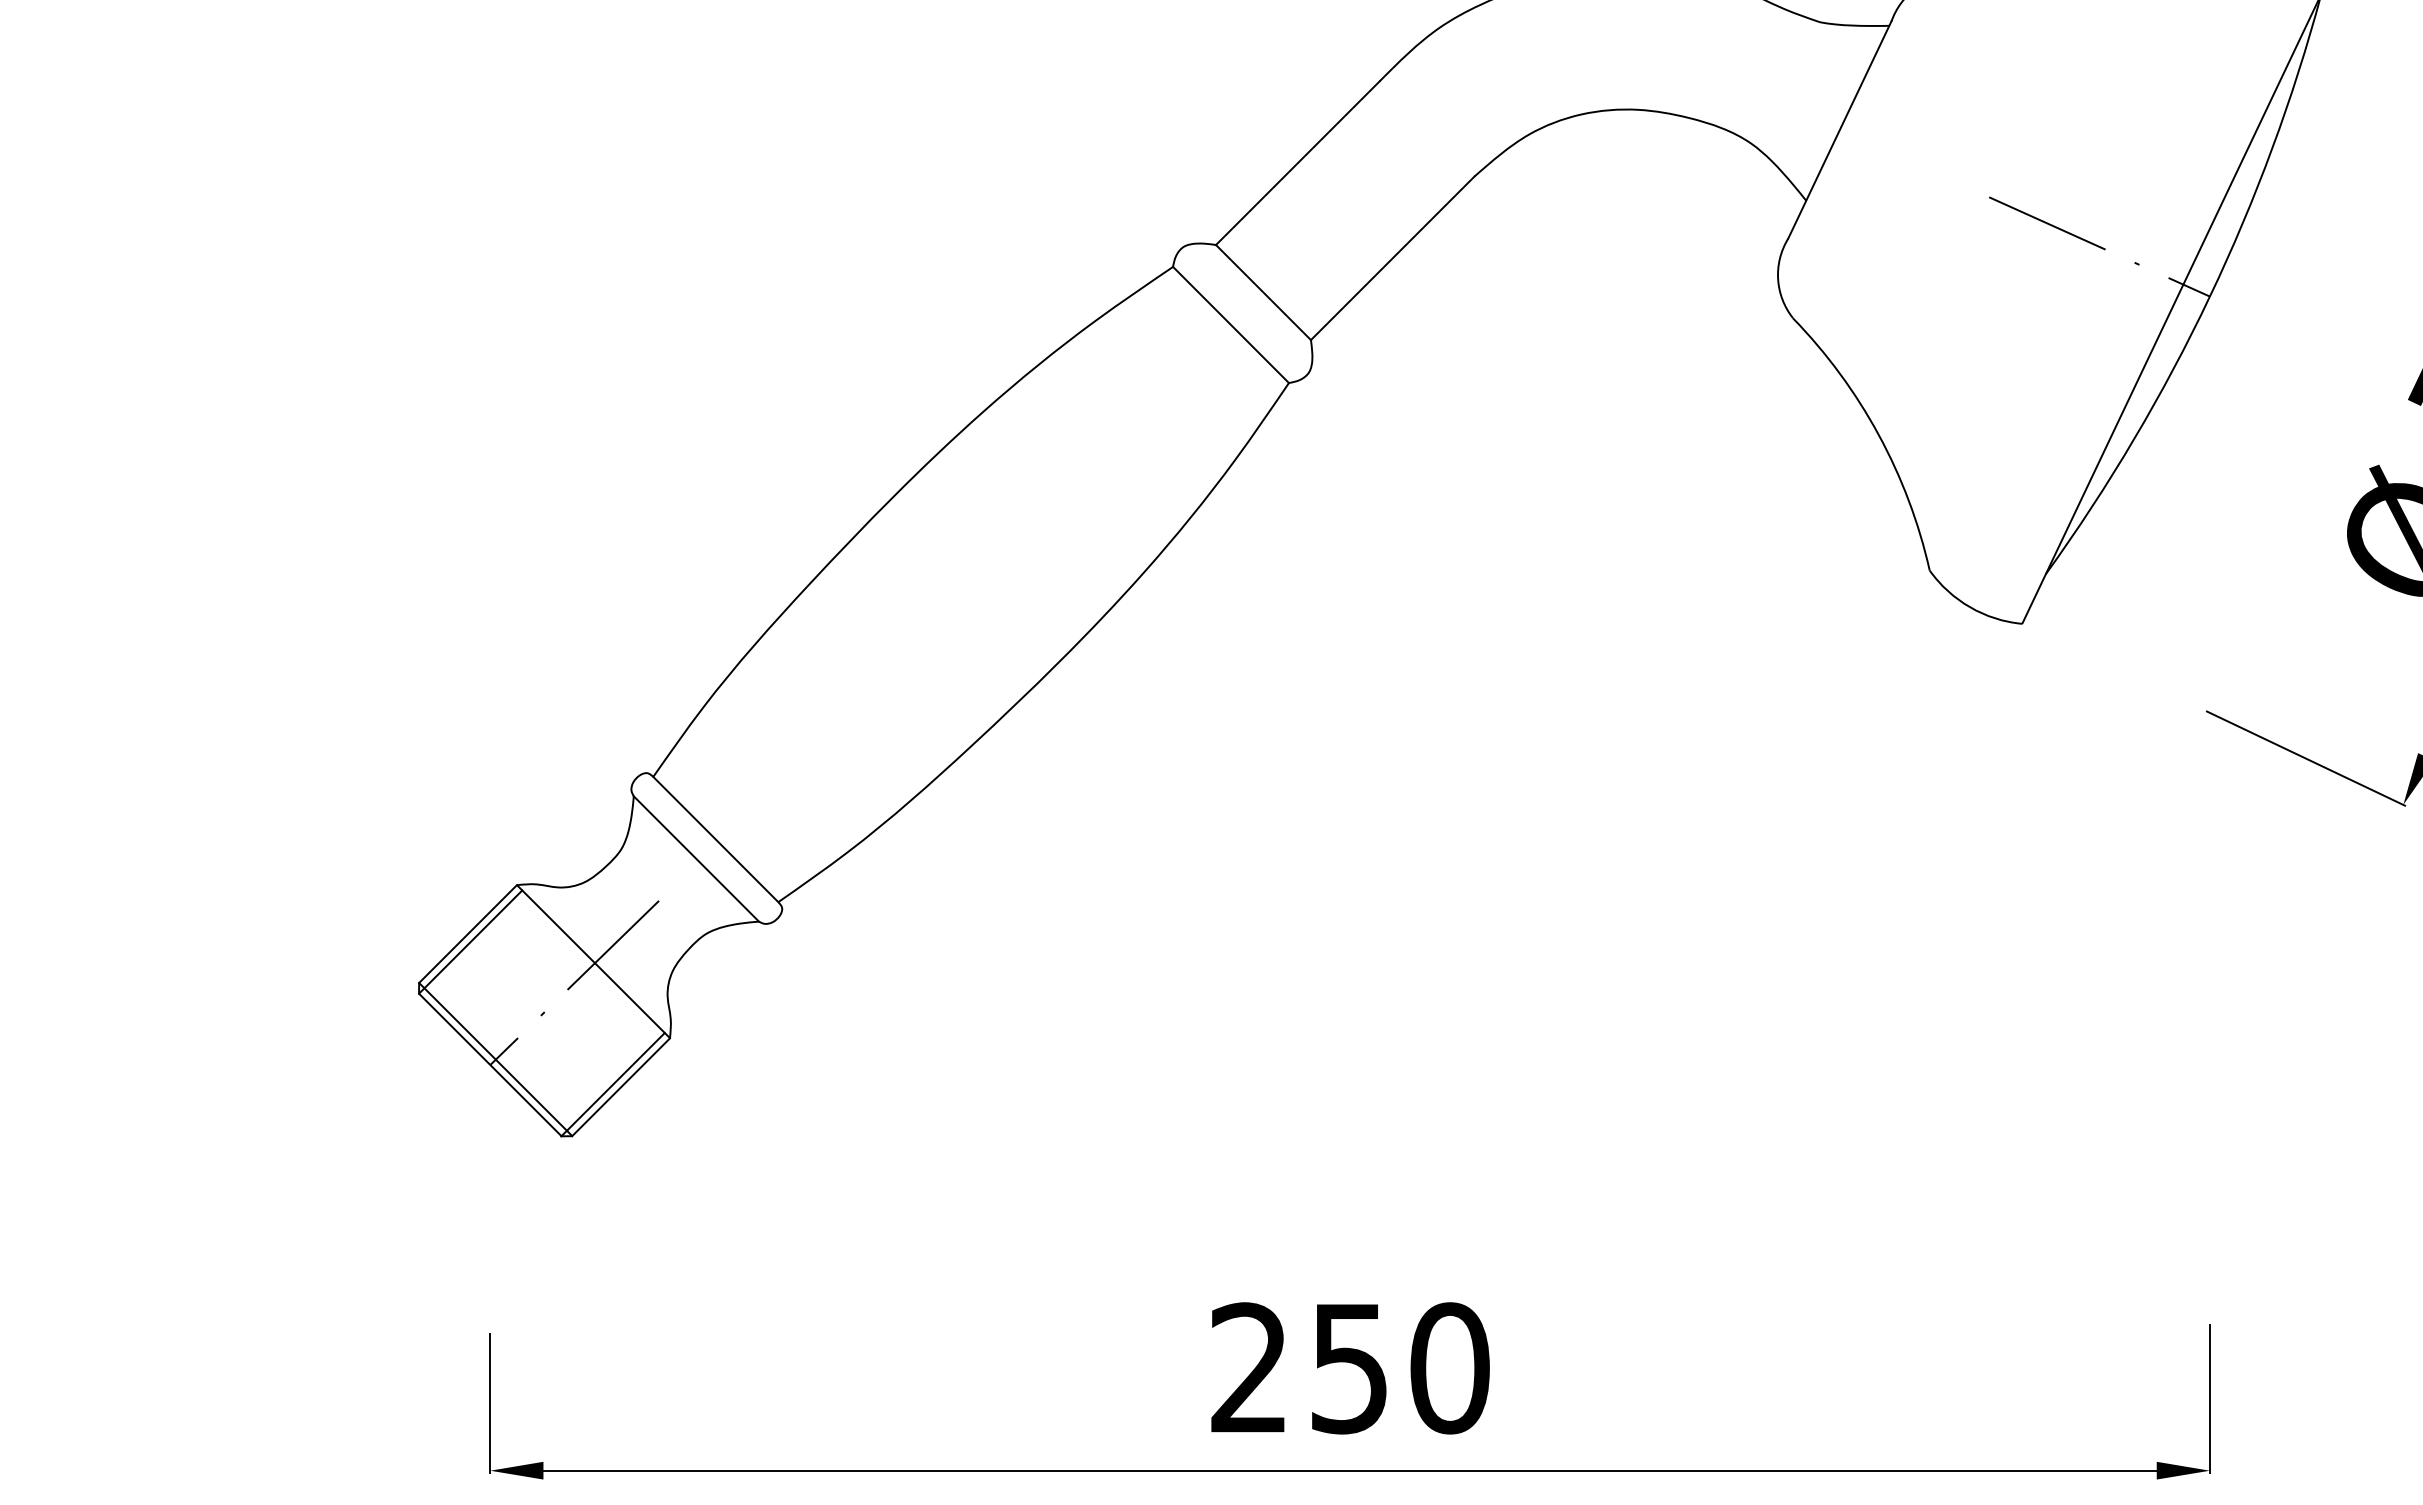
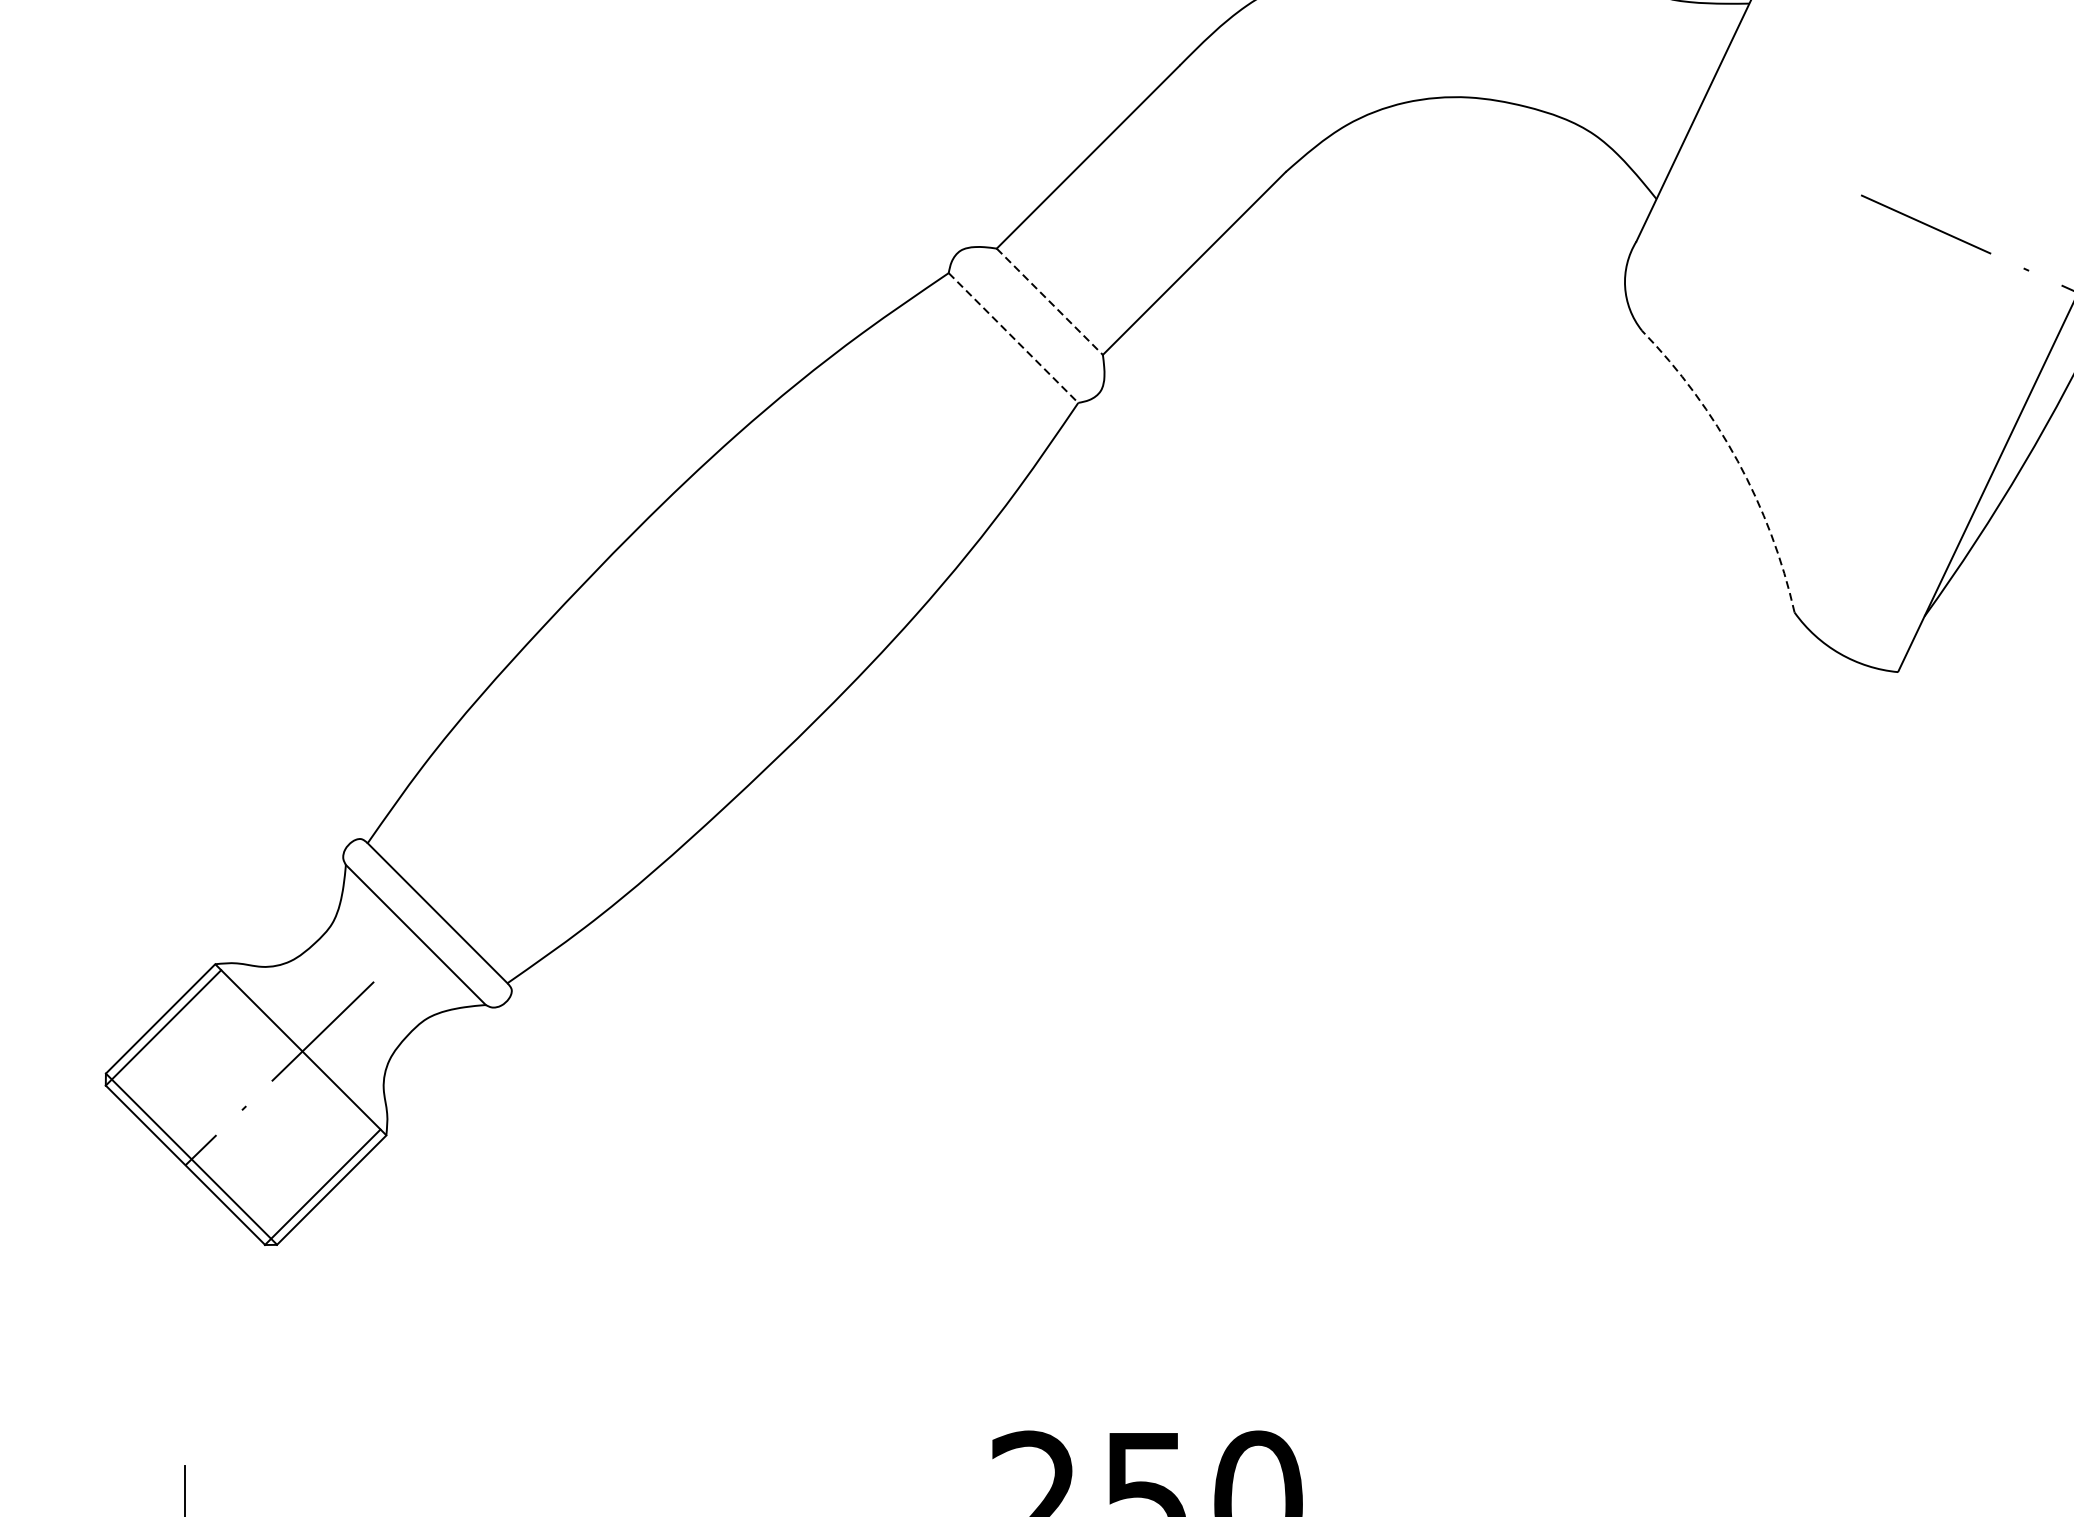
line: (1263, 292) -> (1049, 301), solid -> dashed
line: (1231, 325) -> (1014, 338), solid -> dashed
arc: (1878, 435) -> (1737, 461), solid -> dashed

